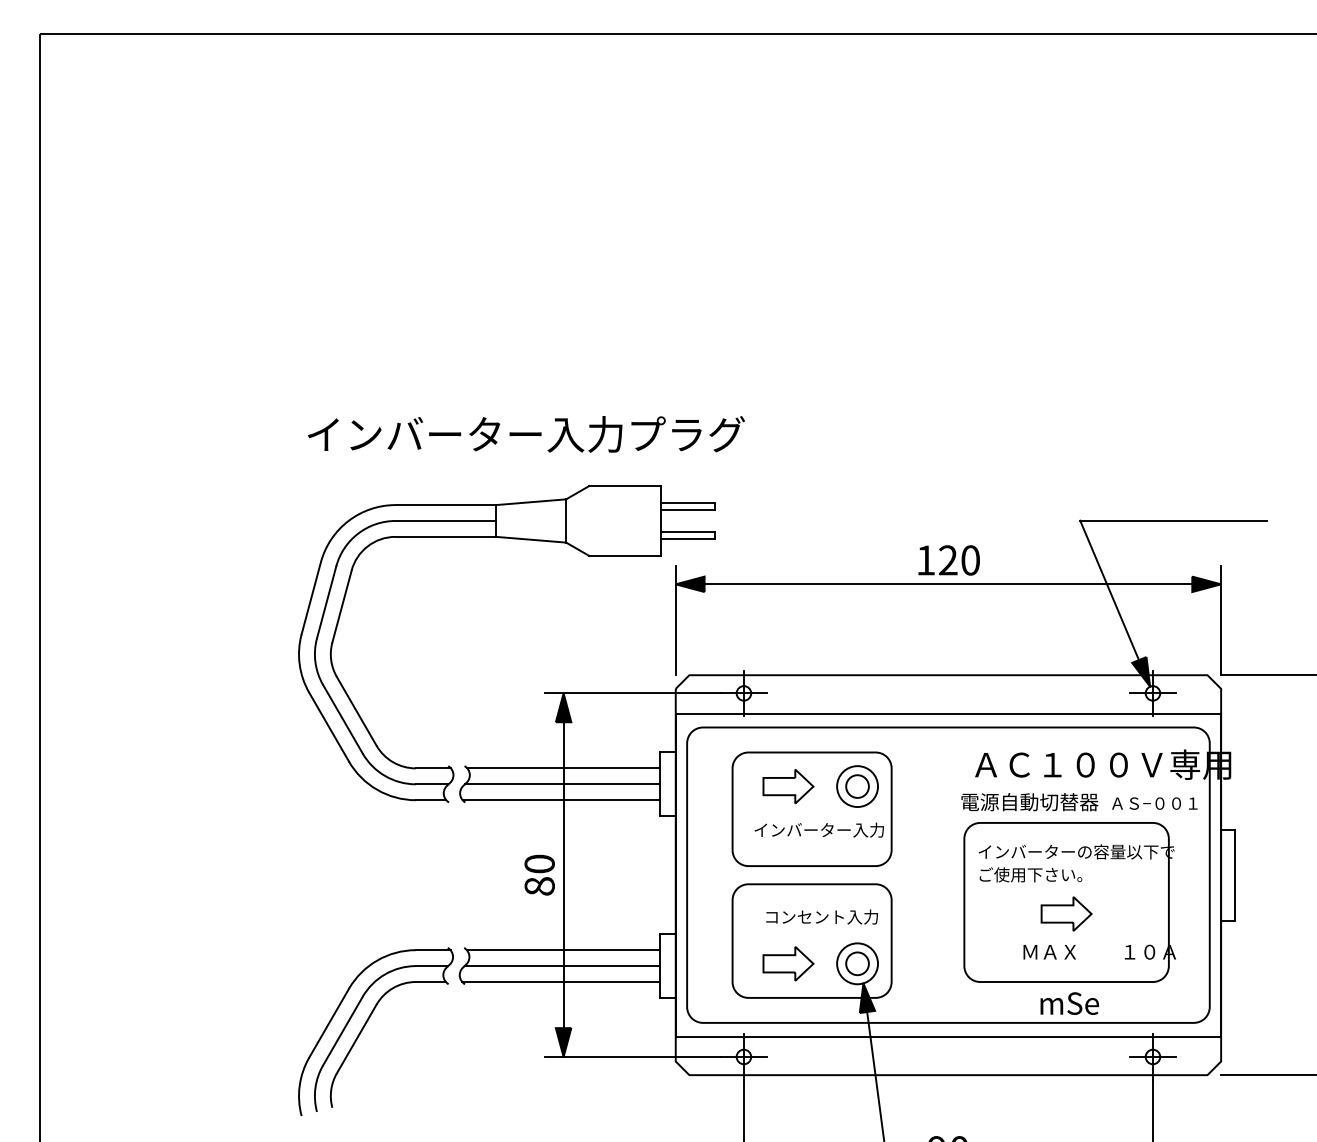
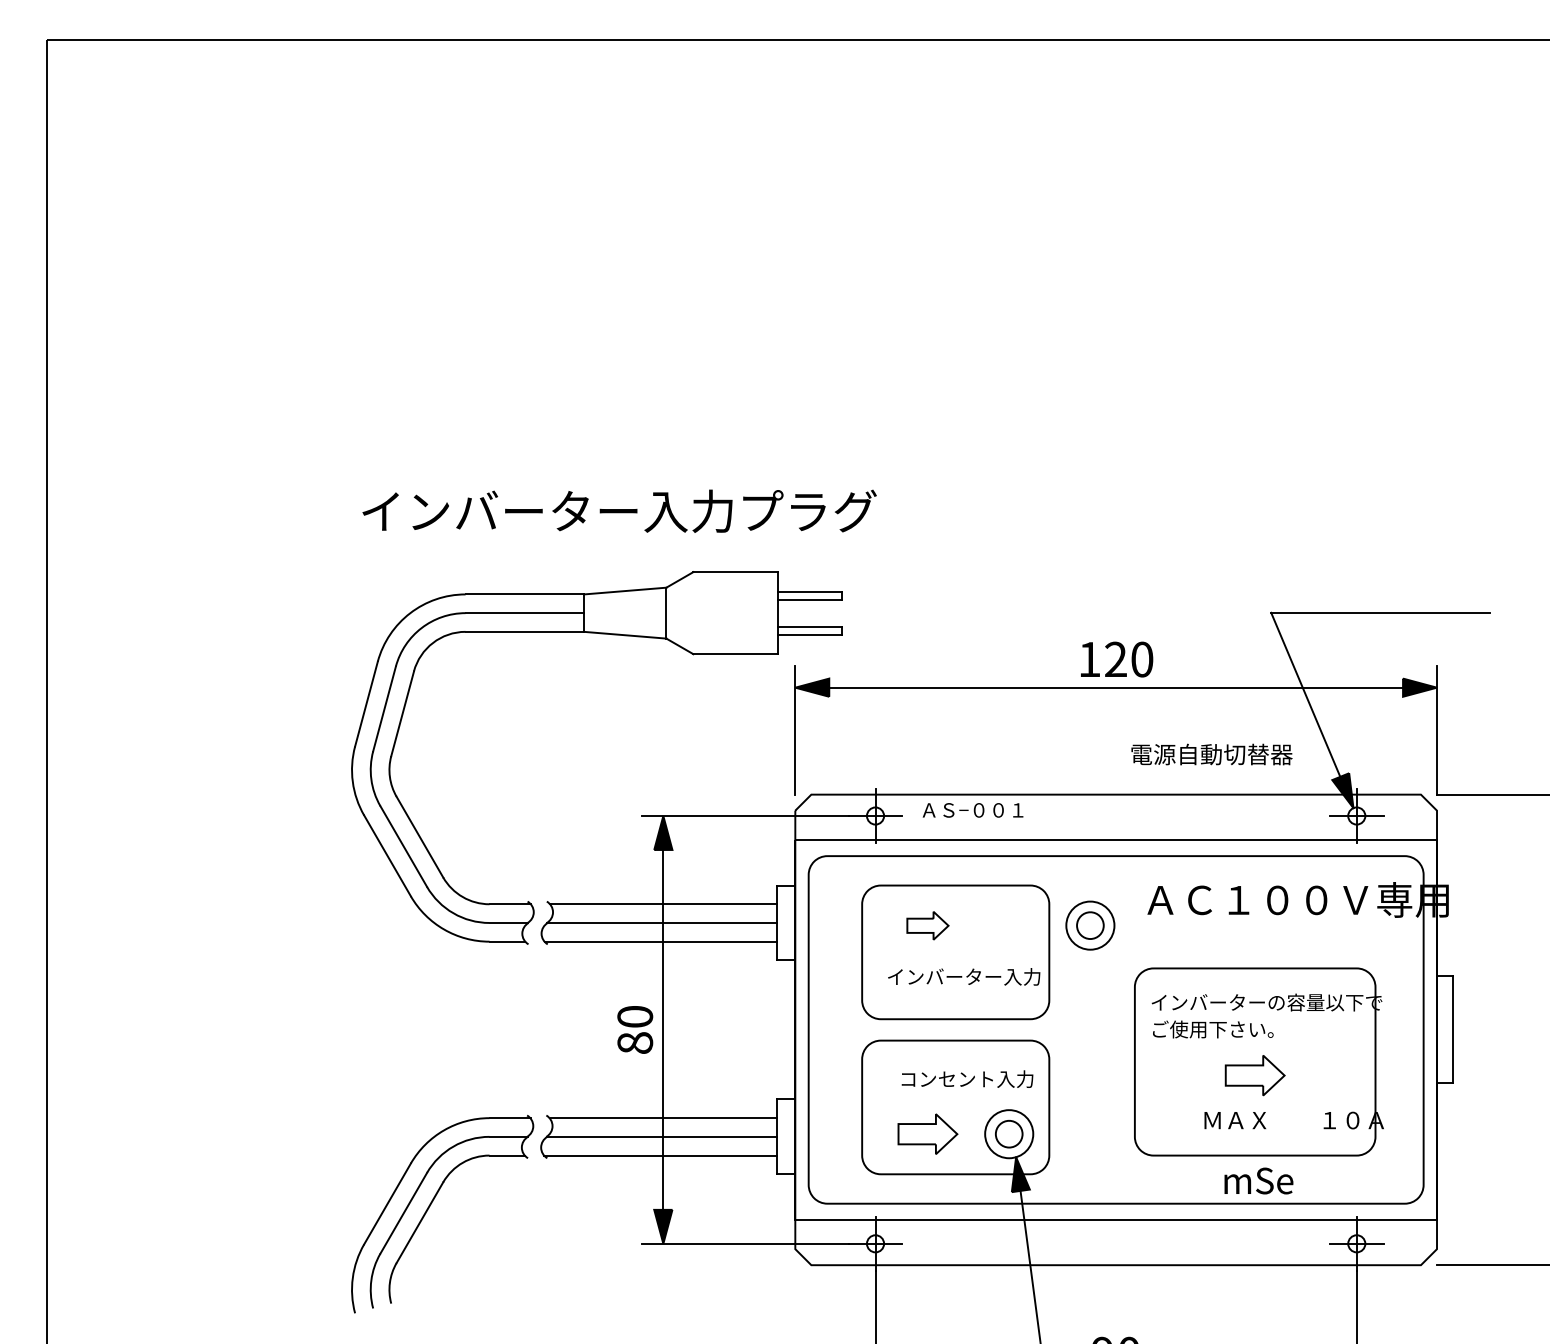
part: (788, 786) -> (927, 925), size x0.7
part: (857, 786) -> (1090, 925), moved
text: (1029, 802) -> (1211, 754), moved
text: (1154, 803) -> (972, 810), moved

